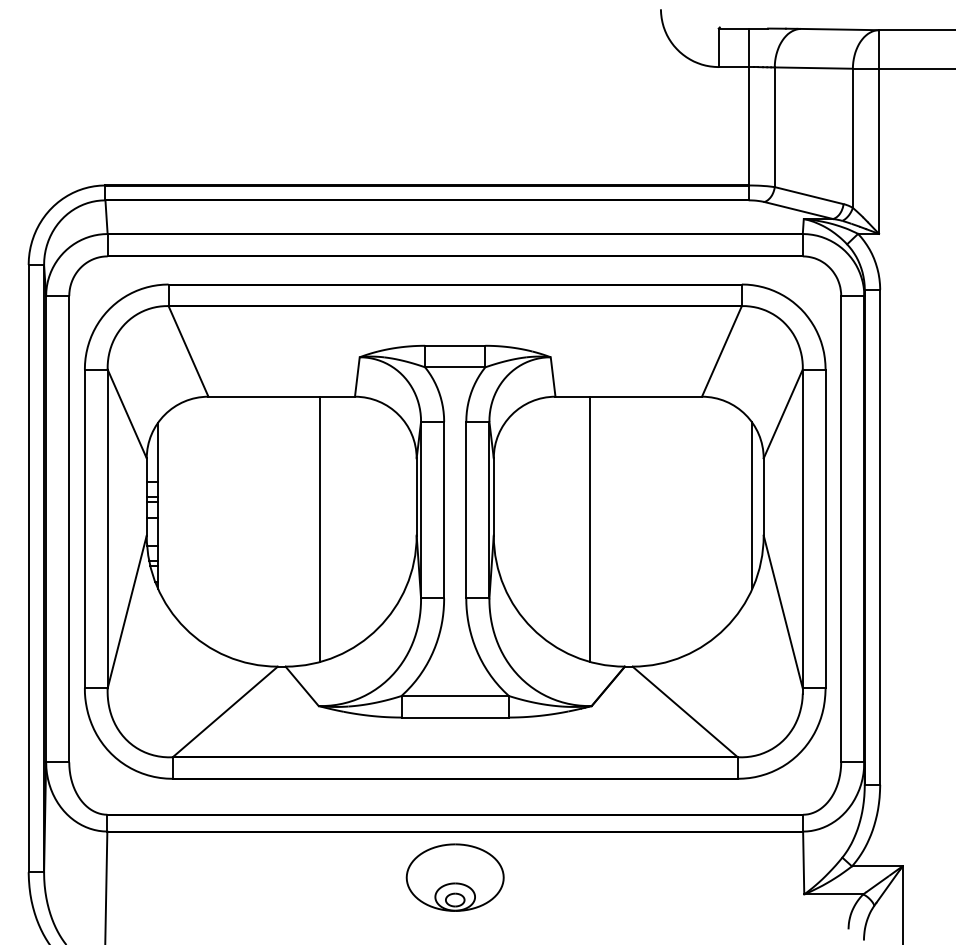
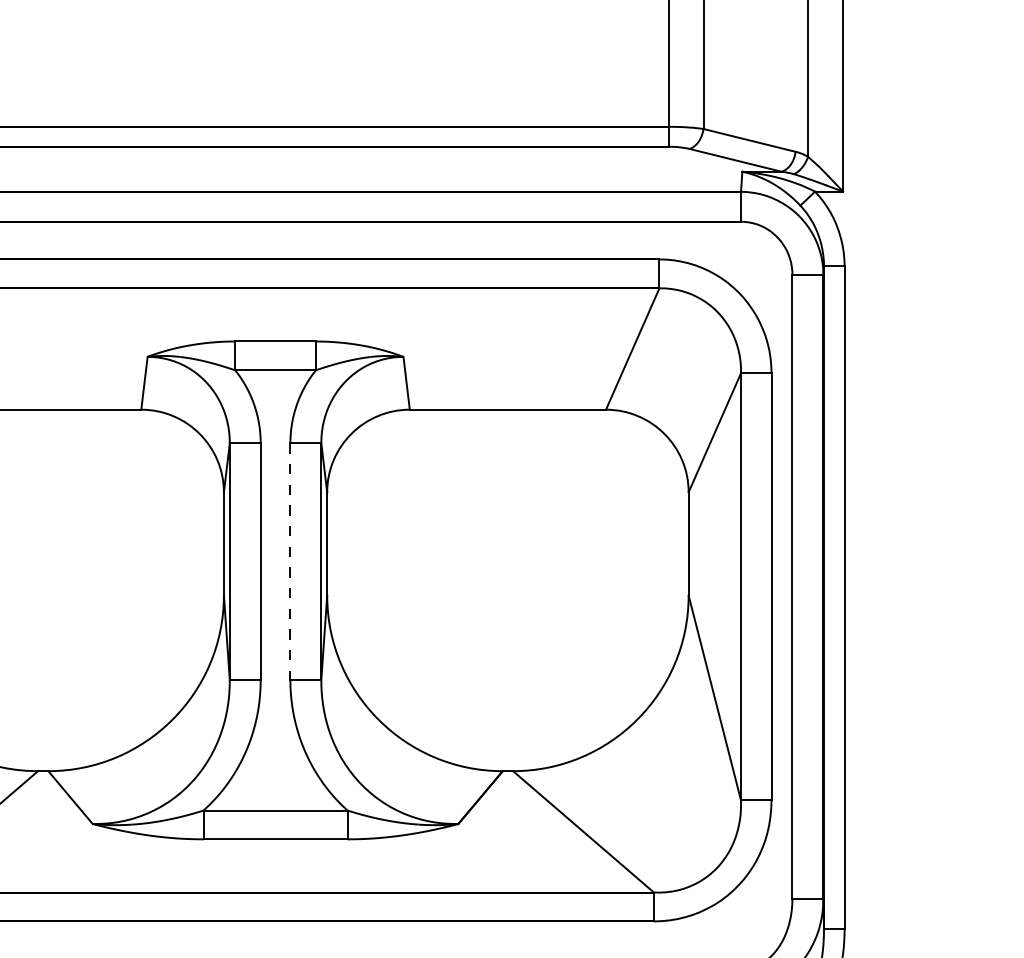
line: (752, 505) -> (673, 555), removed
line: (466, 510) -> (290, 562), solid -> dashed
line: (320, 528) -> (95, 586), removed
line: (590, 528) -> (456, 586), removed

